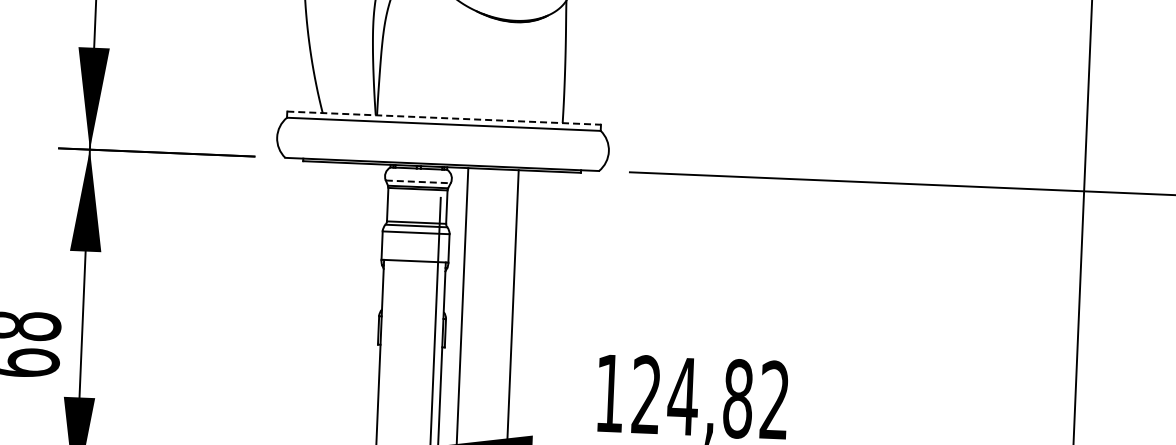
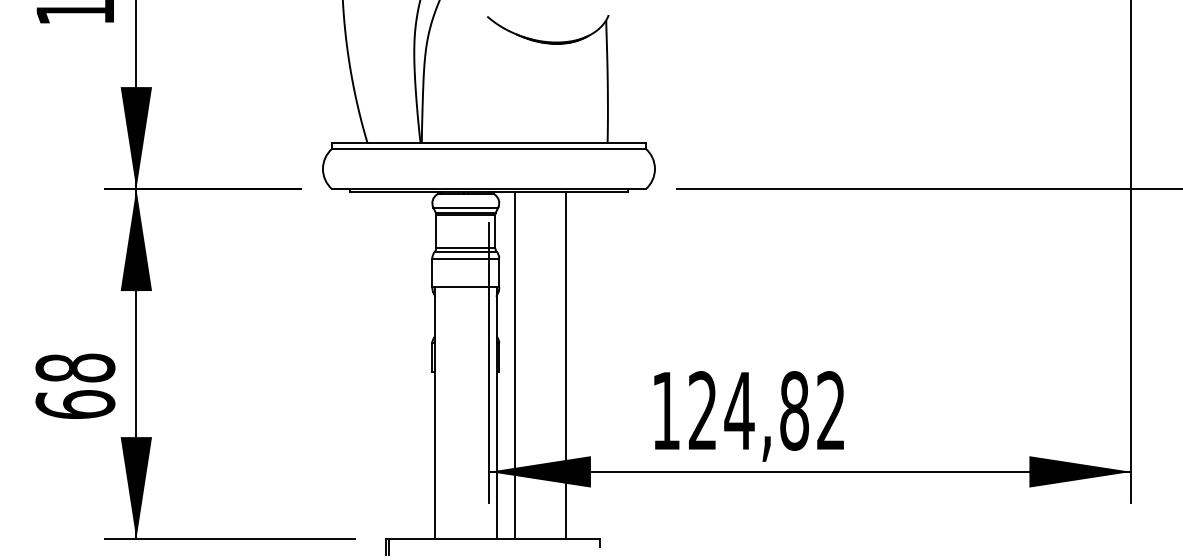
line: (443, 117) -> (488, 142), dashed -> solid
line: (418, 181) -> (466, 207), dashed -> solid

